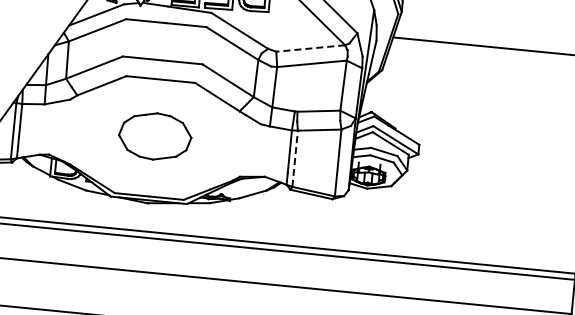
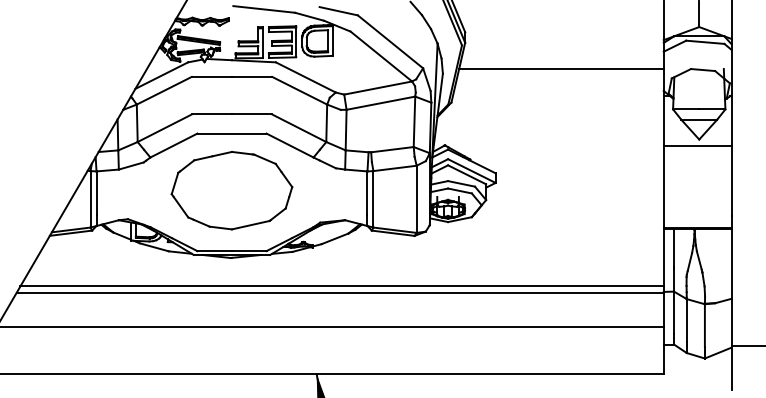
line: (311, 48) -> (378, 88), dashed -> solid
part: (154, 136) -> (231, 190), size x1.67
line: (295, 157) -> (373, 198), dashed -> solid

